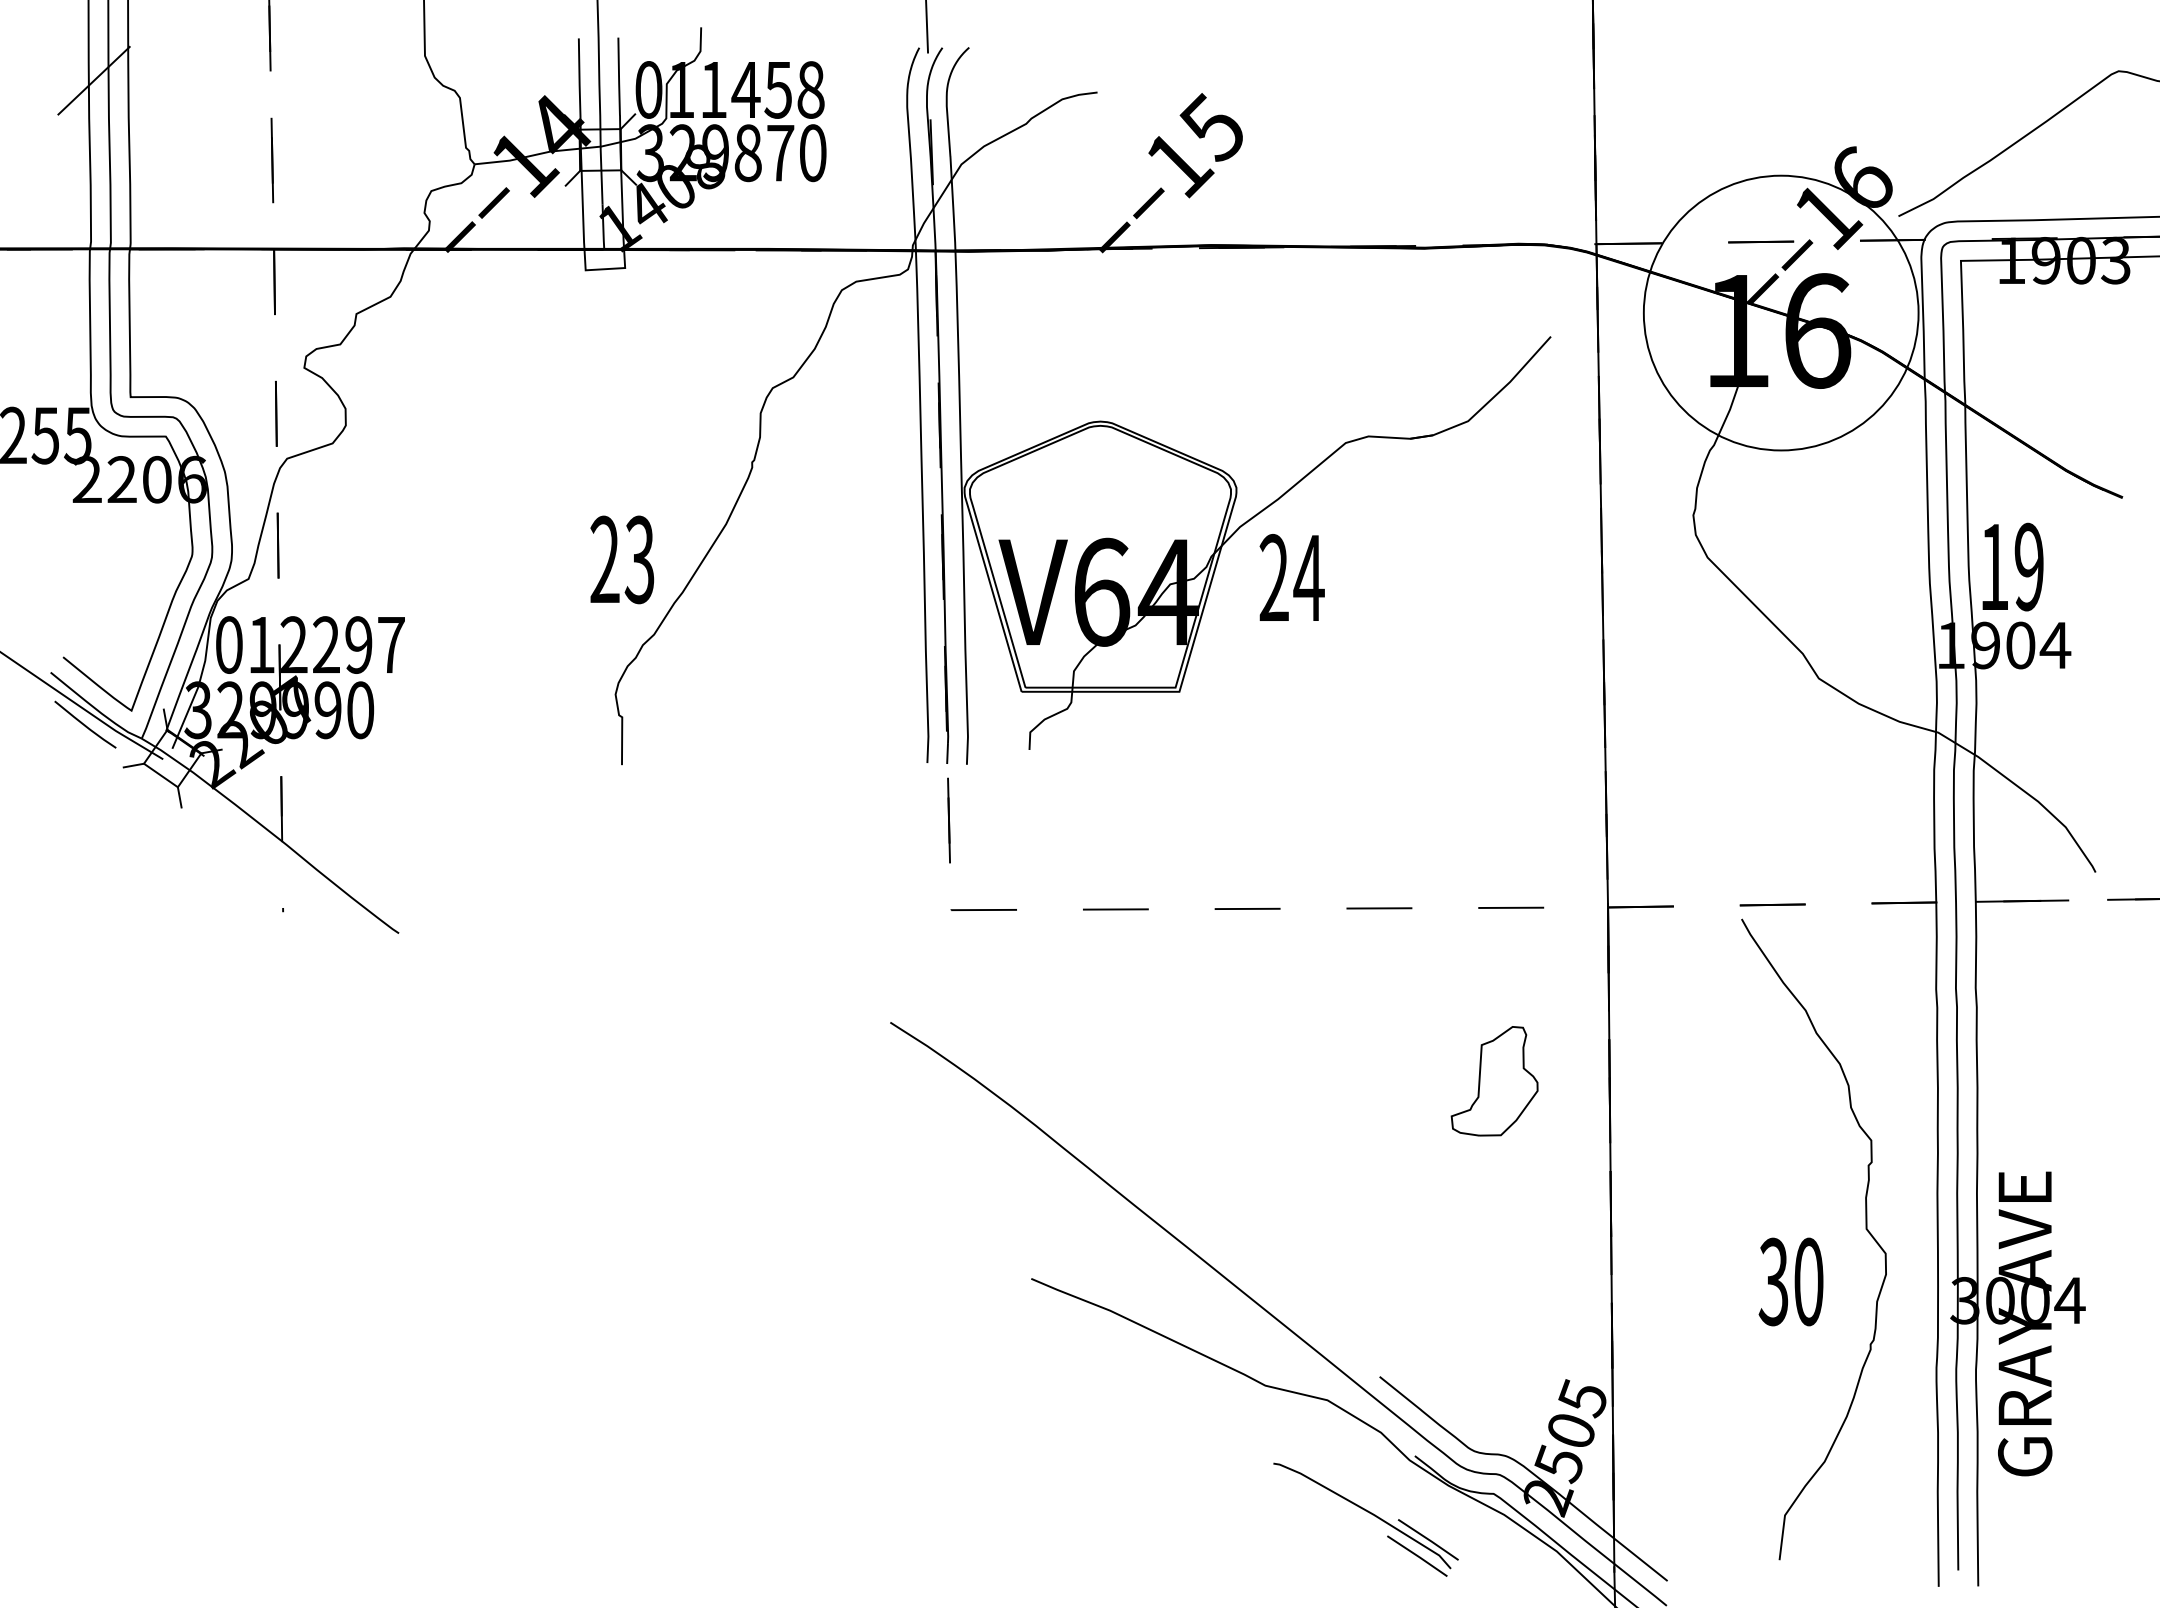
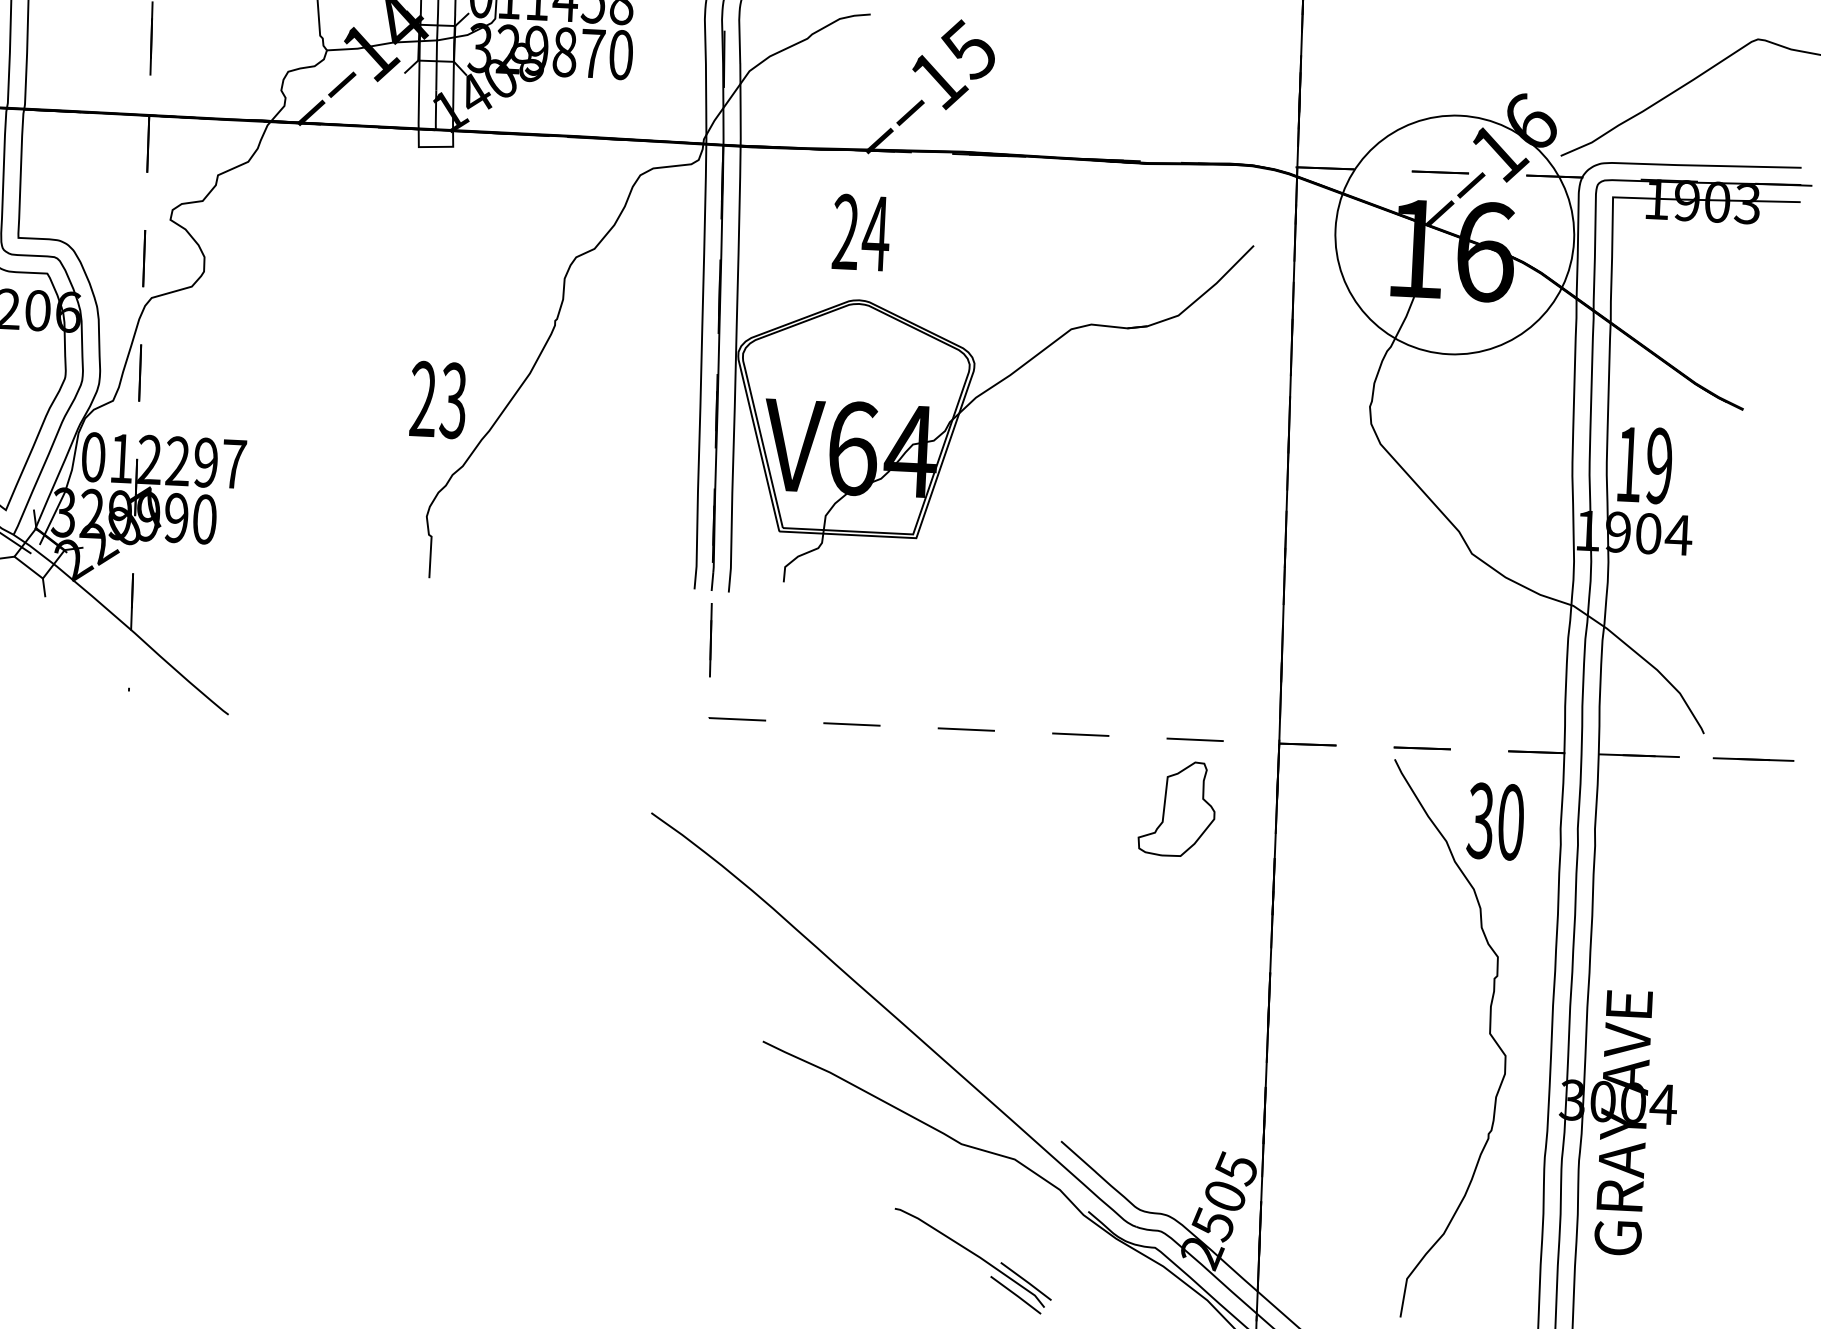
text: (1291, 577) -> (860, 232), moved
part: (1494, 1081) -> (1177, 809), moved
text: (1790, 1281) -> (1495, 821), moved
part: (1369, 1513) -> (976, 1256), moved

